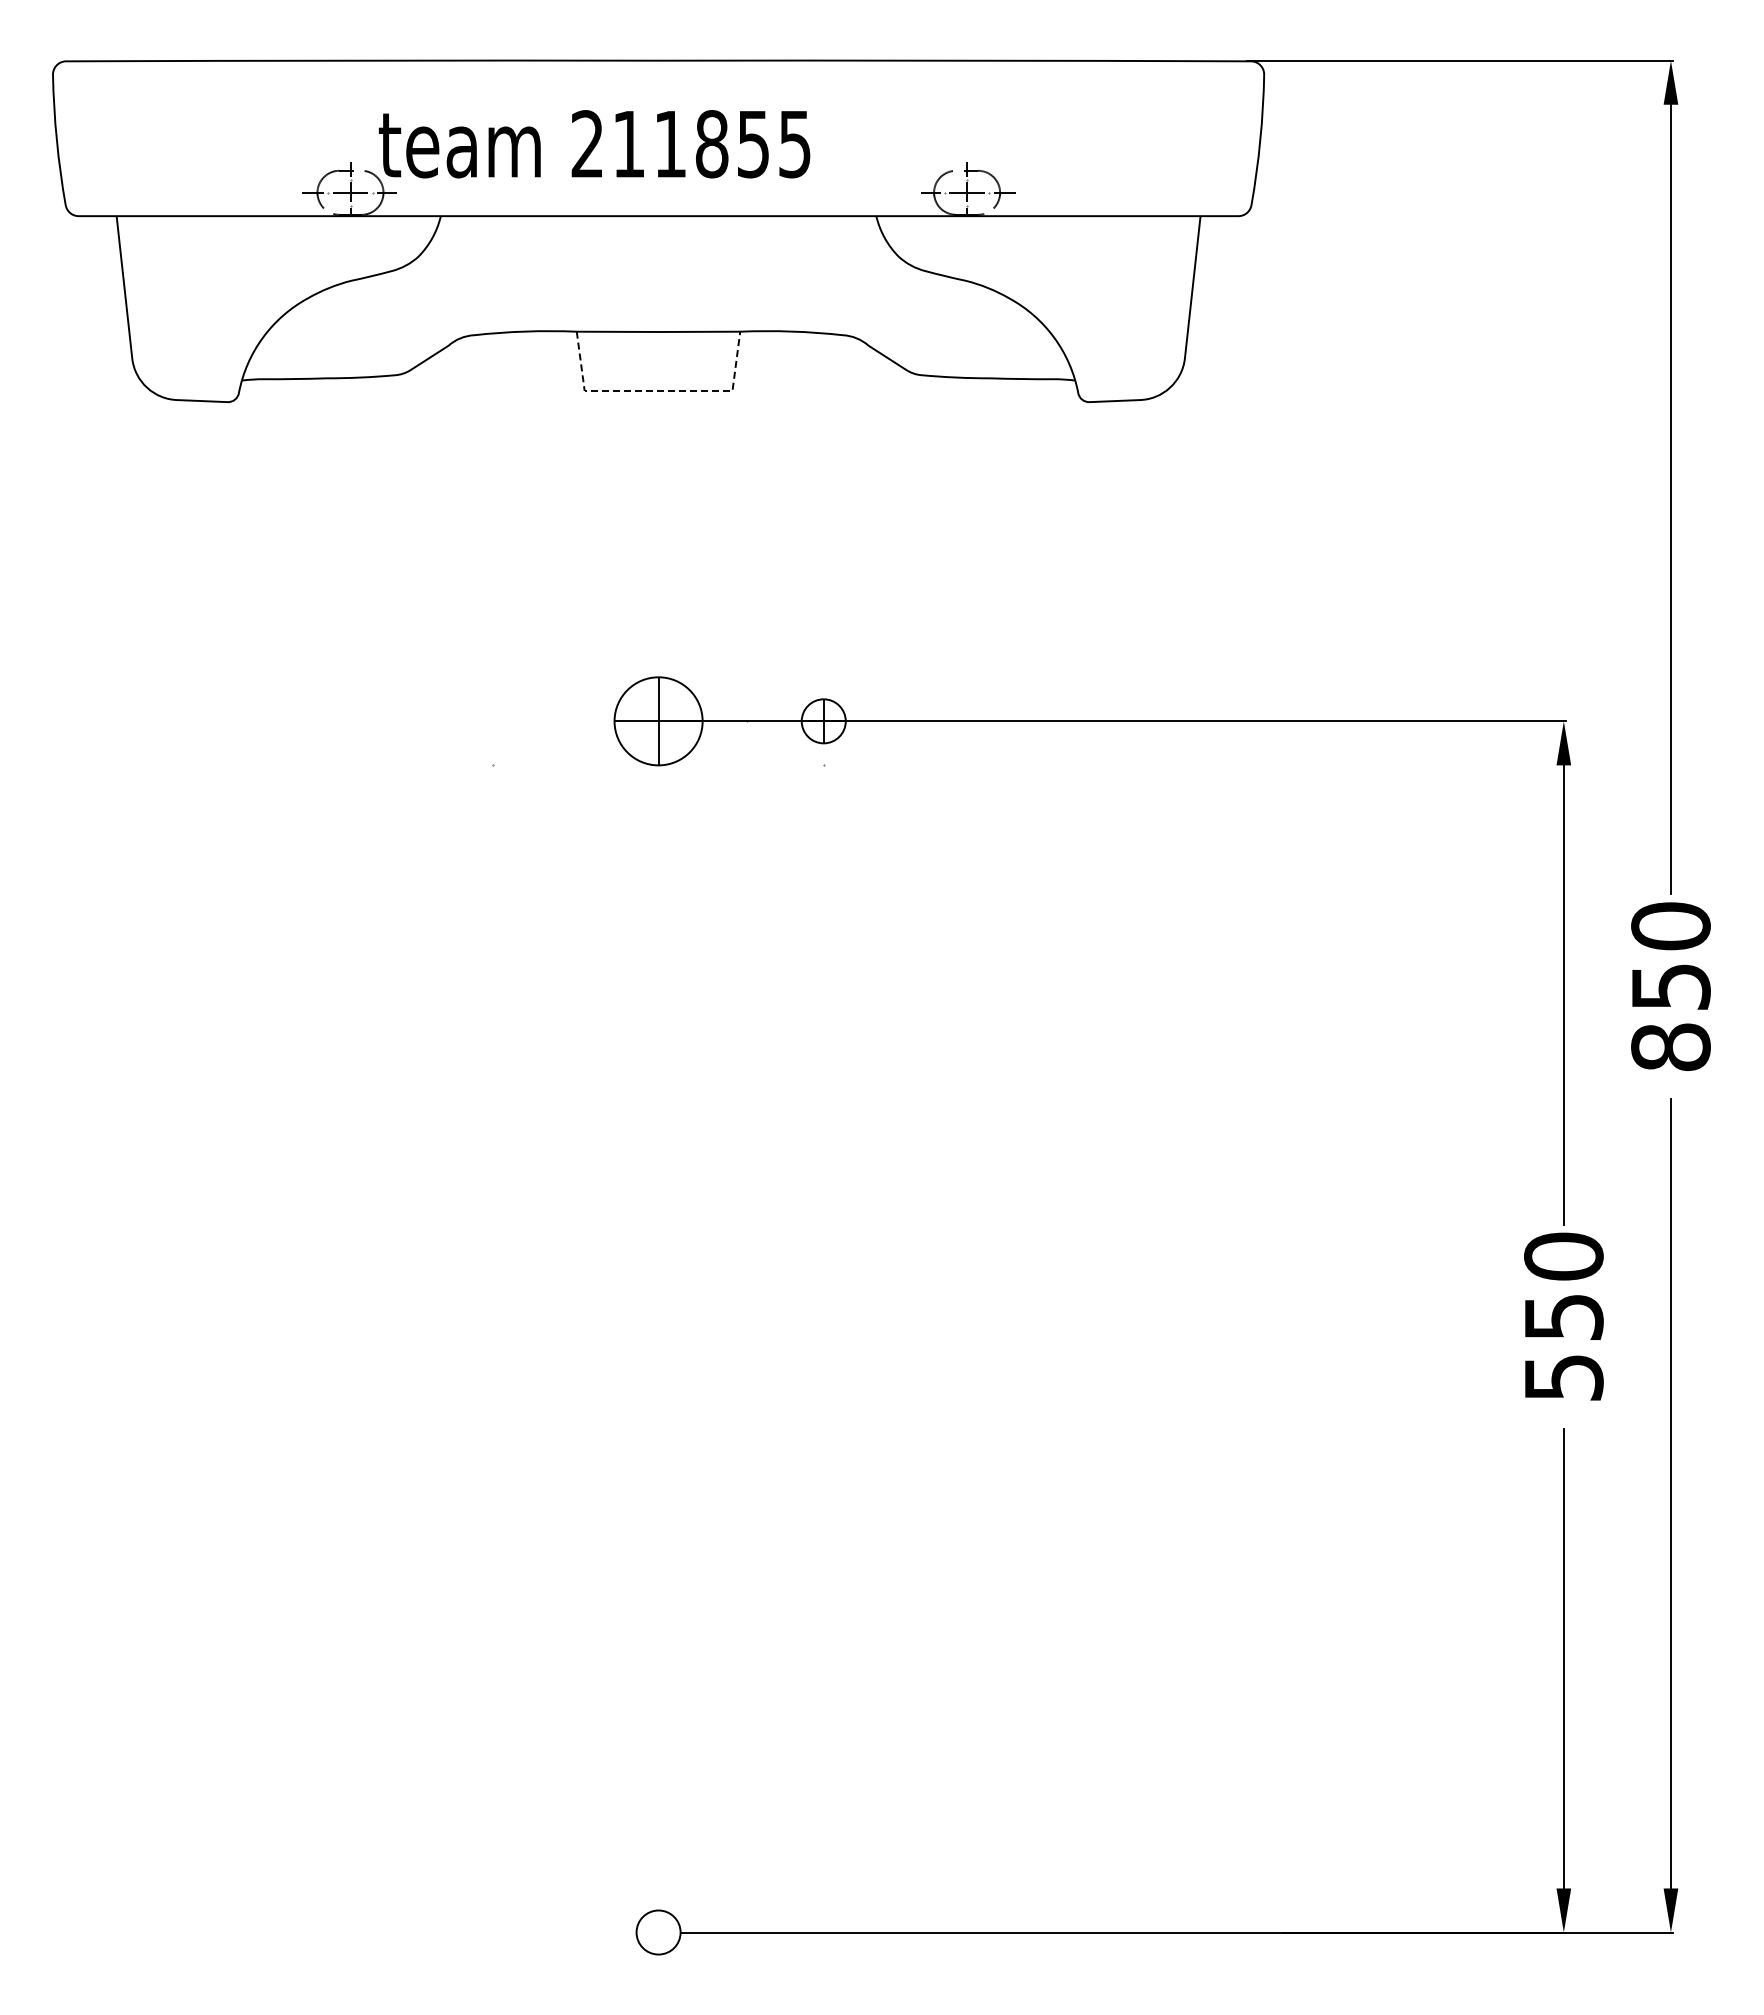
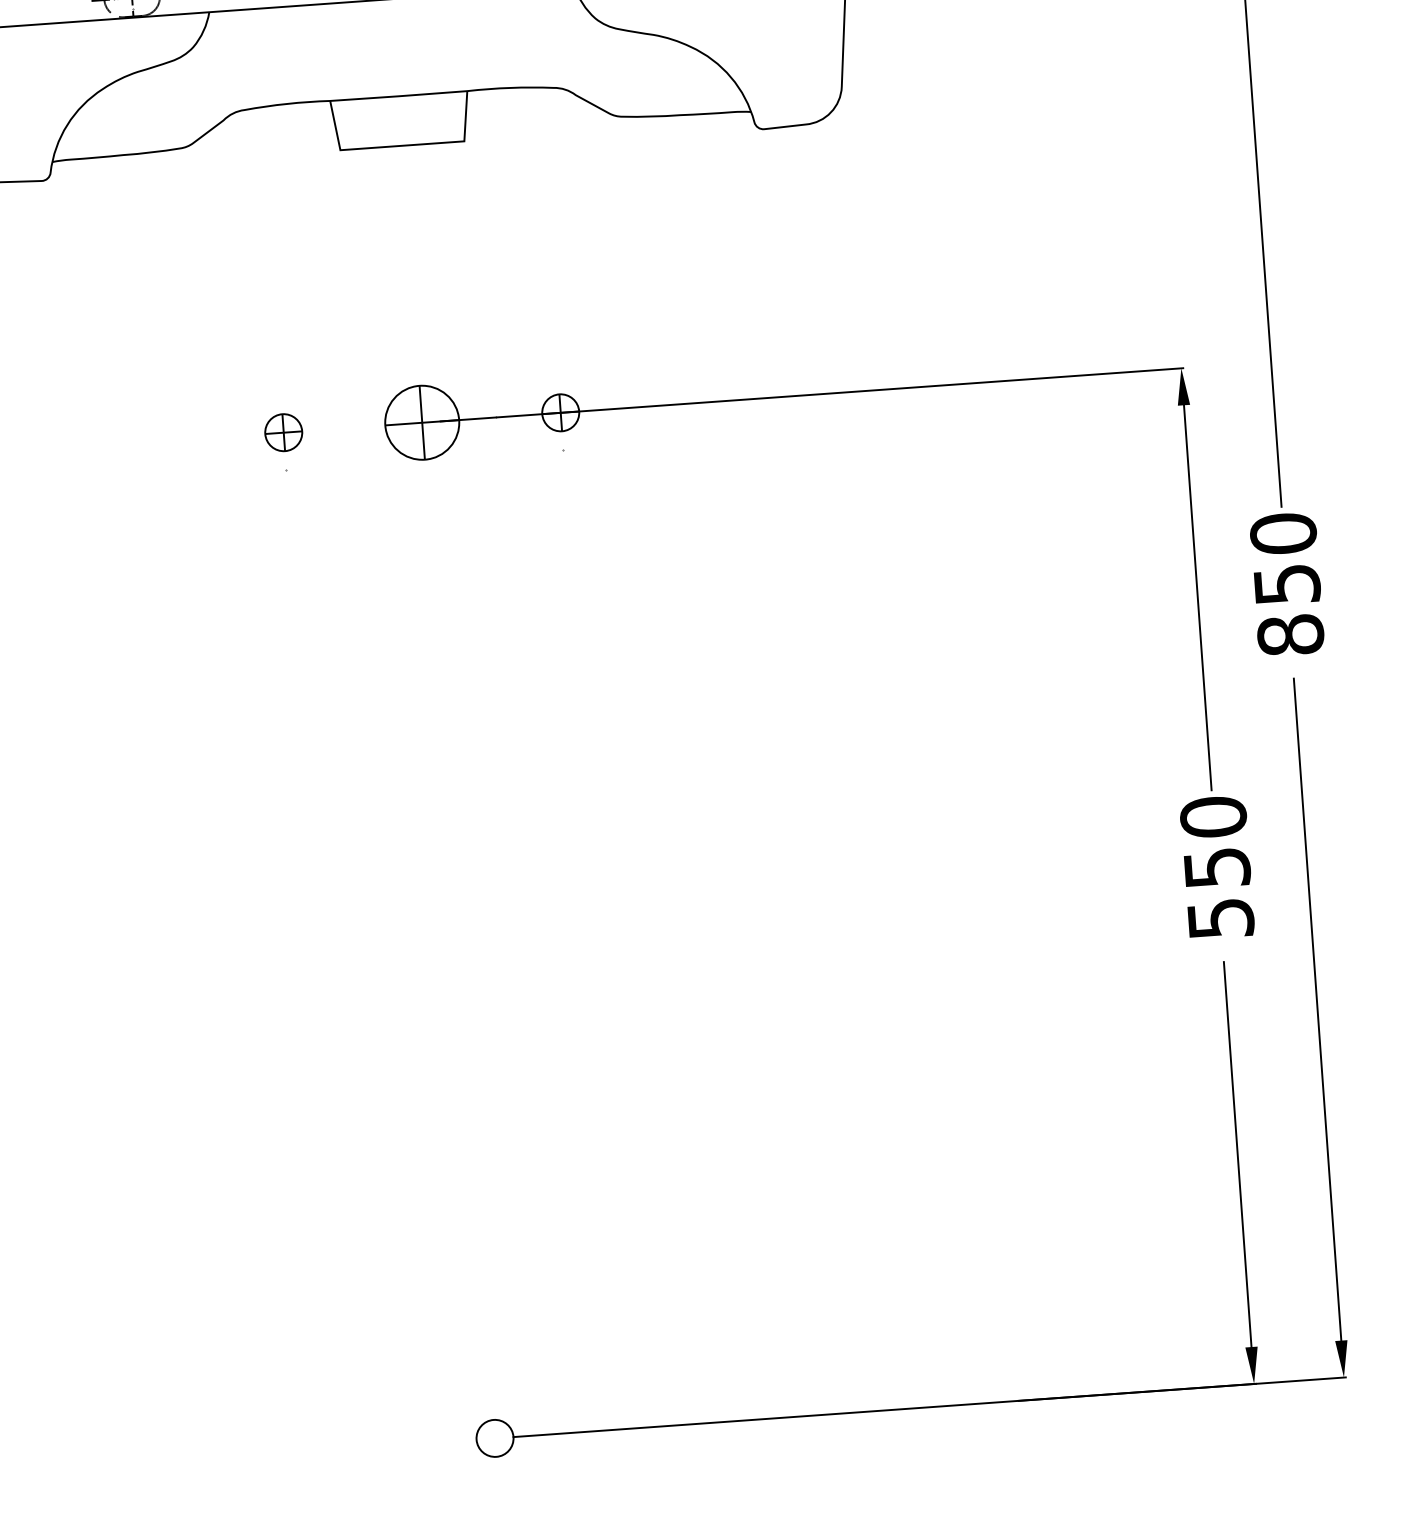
line: (658, 391) -> (402, 146), dashed -> solid
part: (493, 721) -> (283, 432), added

